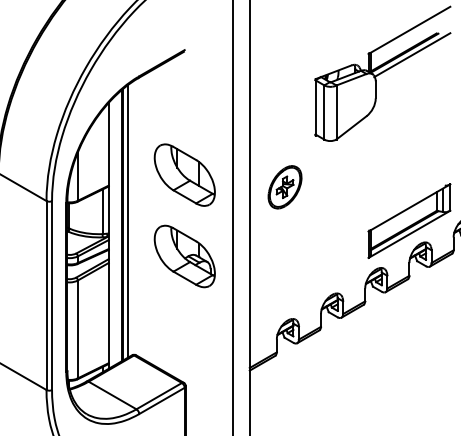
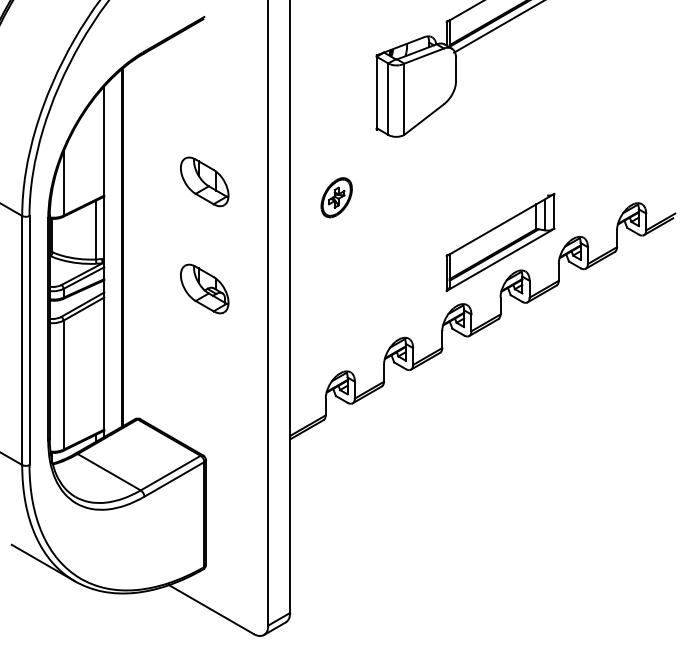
part: (184, 174) -> (204, 181), size x0.6
part: (284, 187) -> (336, 197), size x0.7
line: (127, 221) -> (129, 242), removed
part: (184, 256) -> (204, 288), size x0.6

